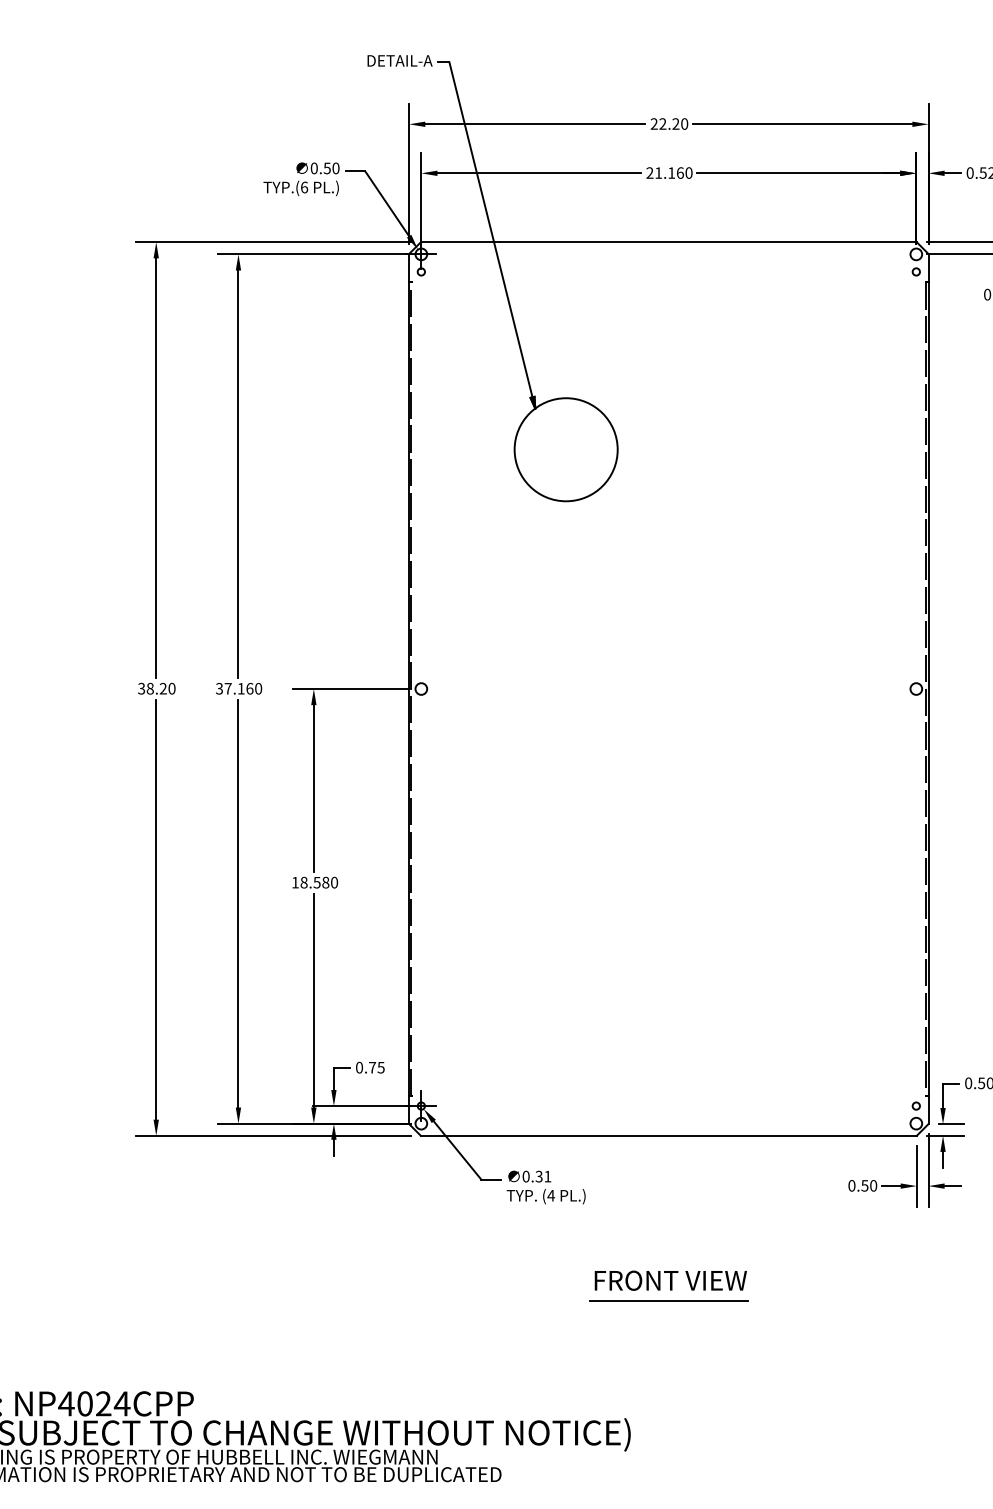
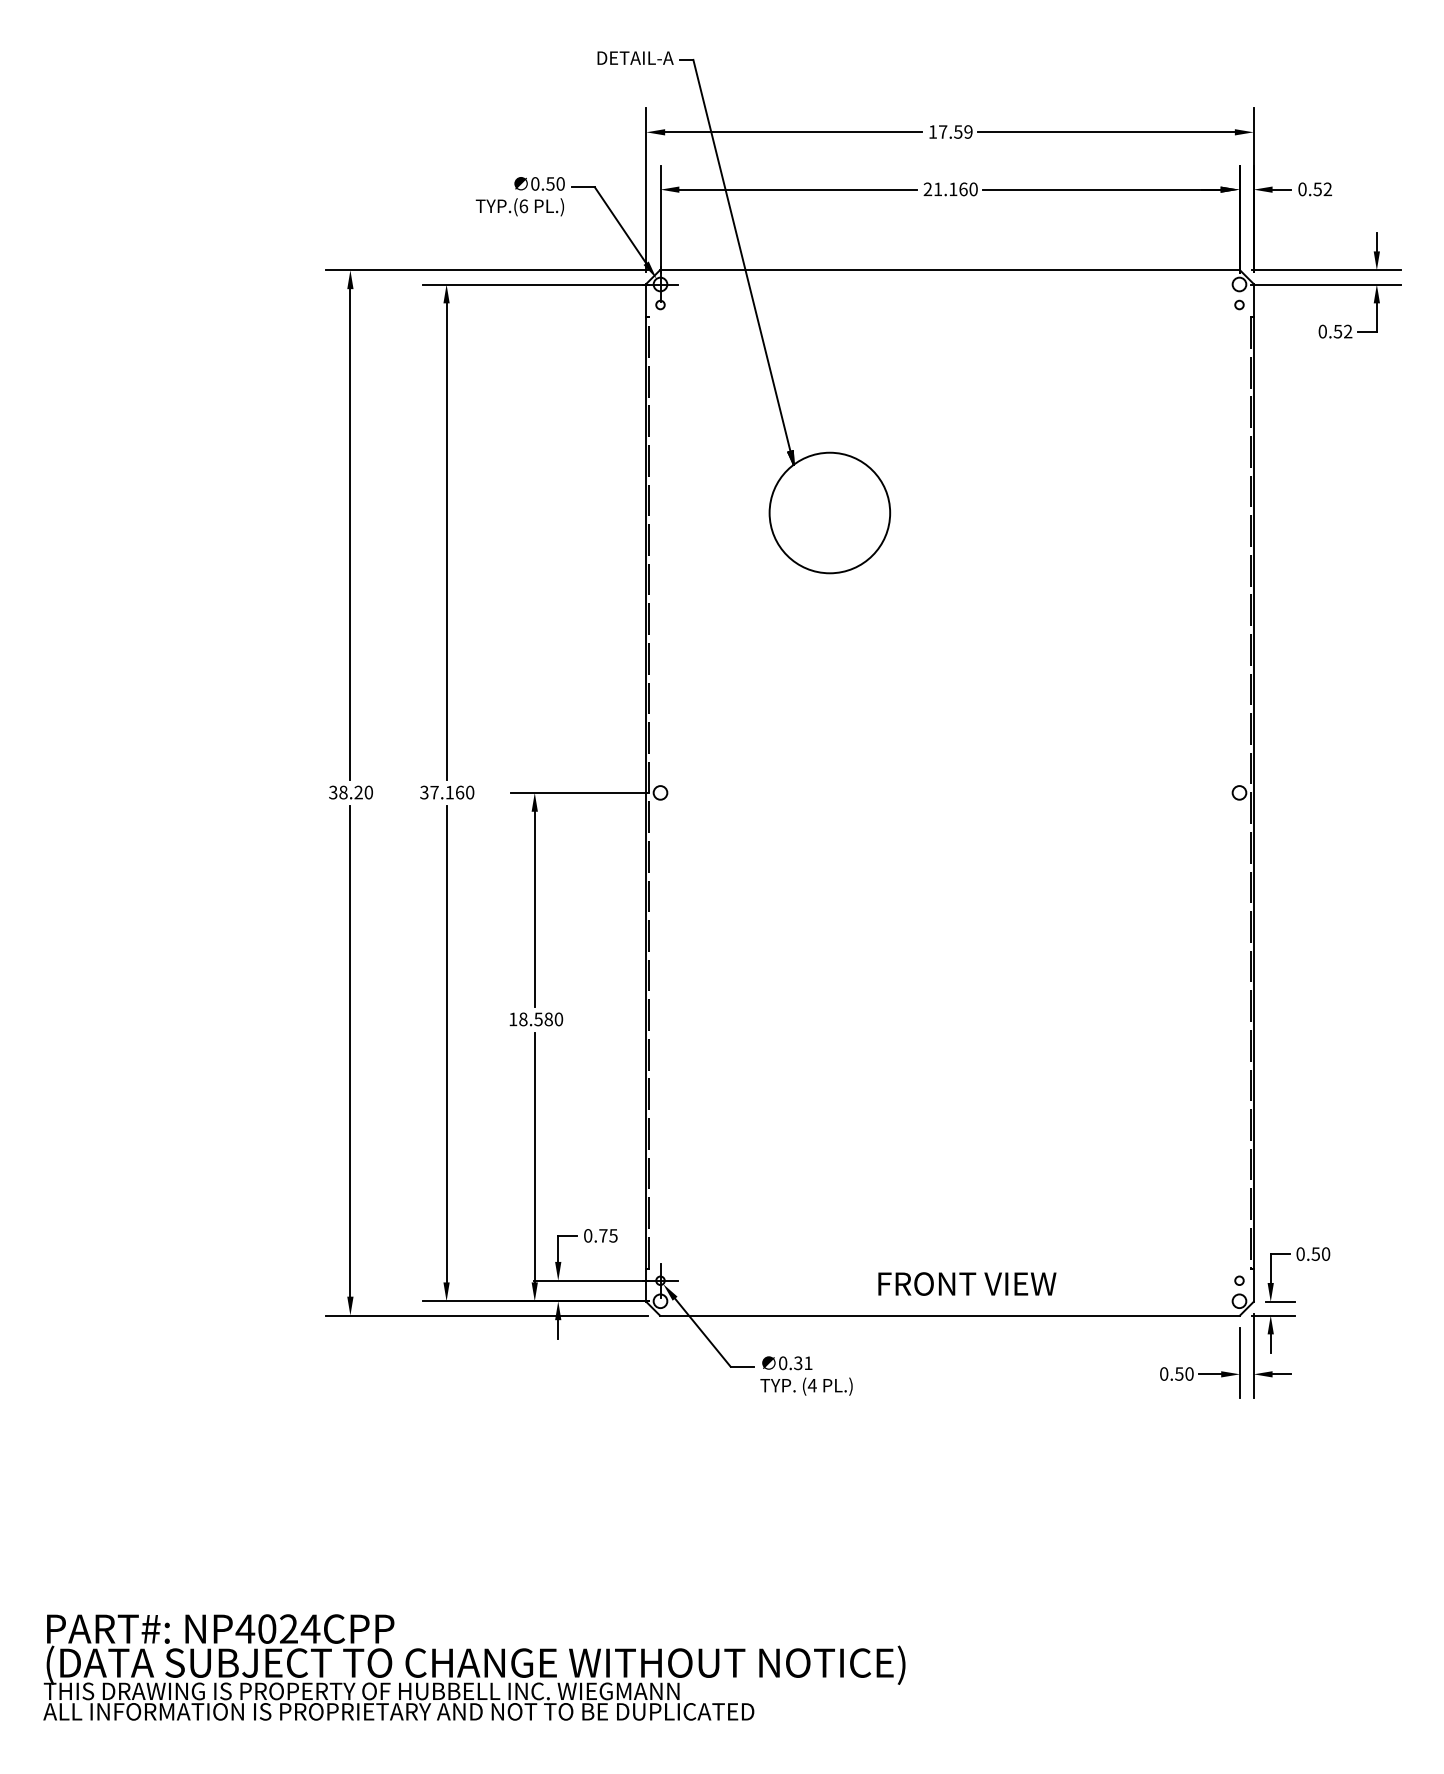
text: (669, 123) -> (950, 131), 22.20 -> 17.59
text: (670, 1280) -> (967, 1283), moved
line: (669, 1299) -> (950, 1507), removed

